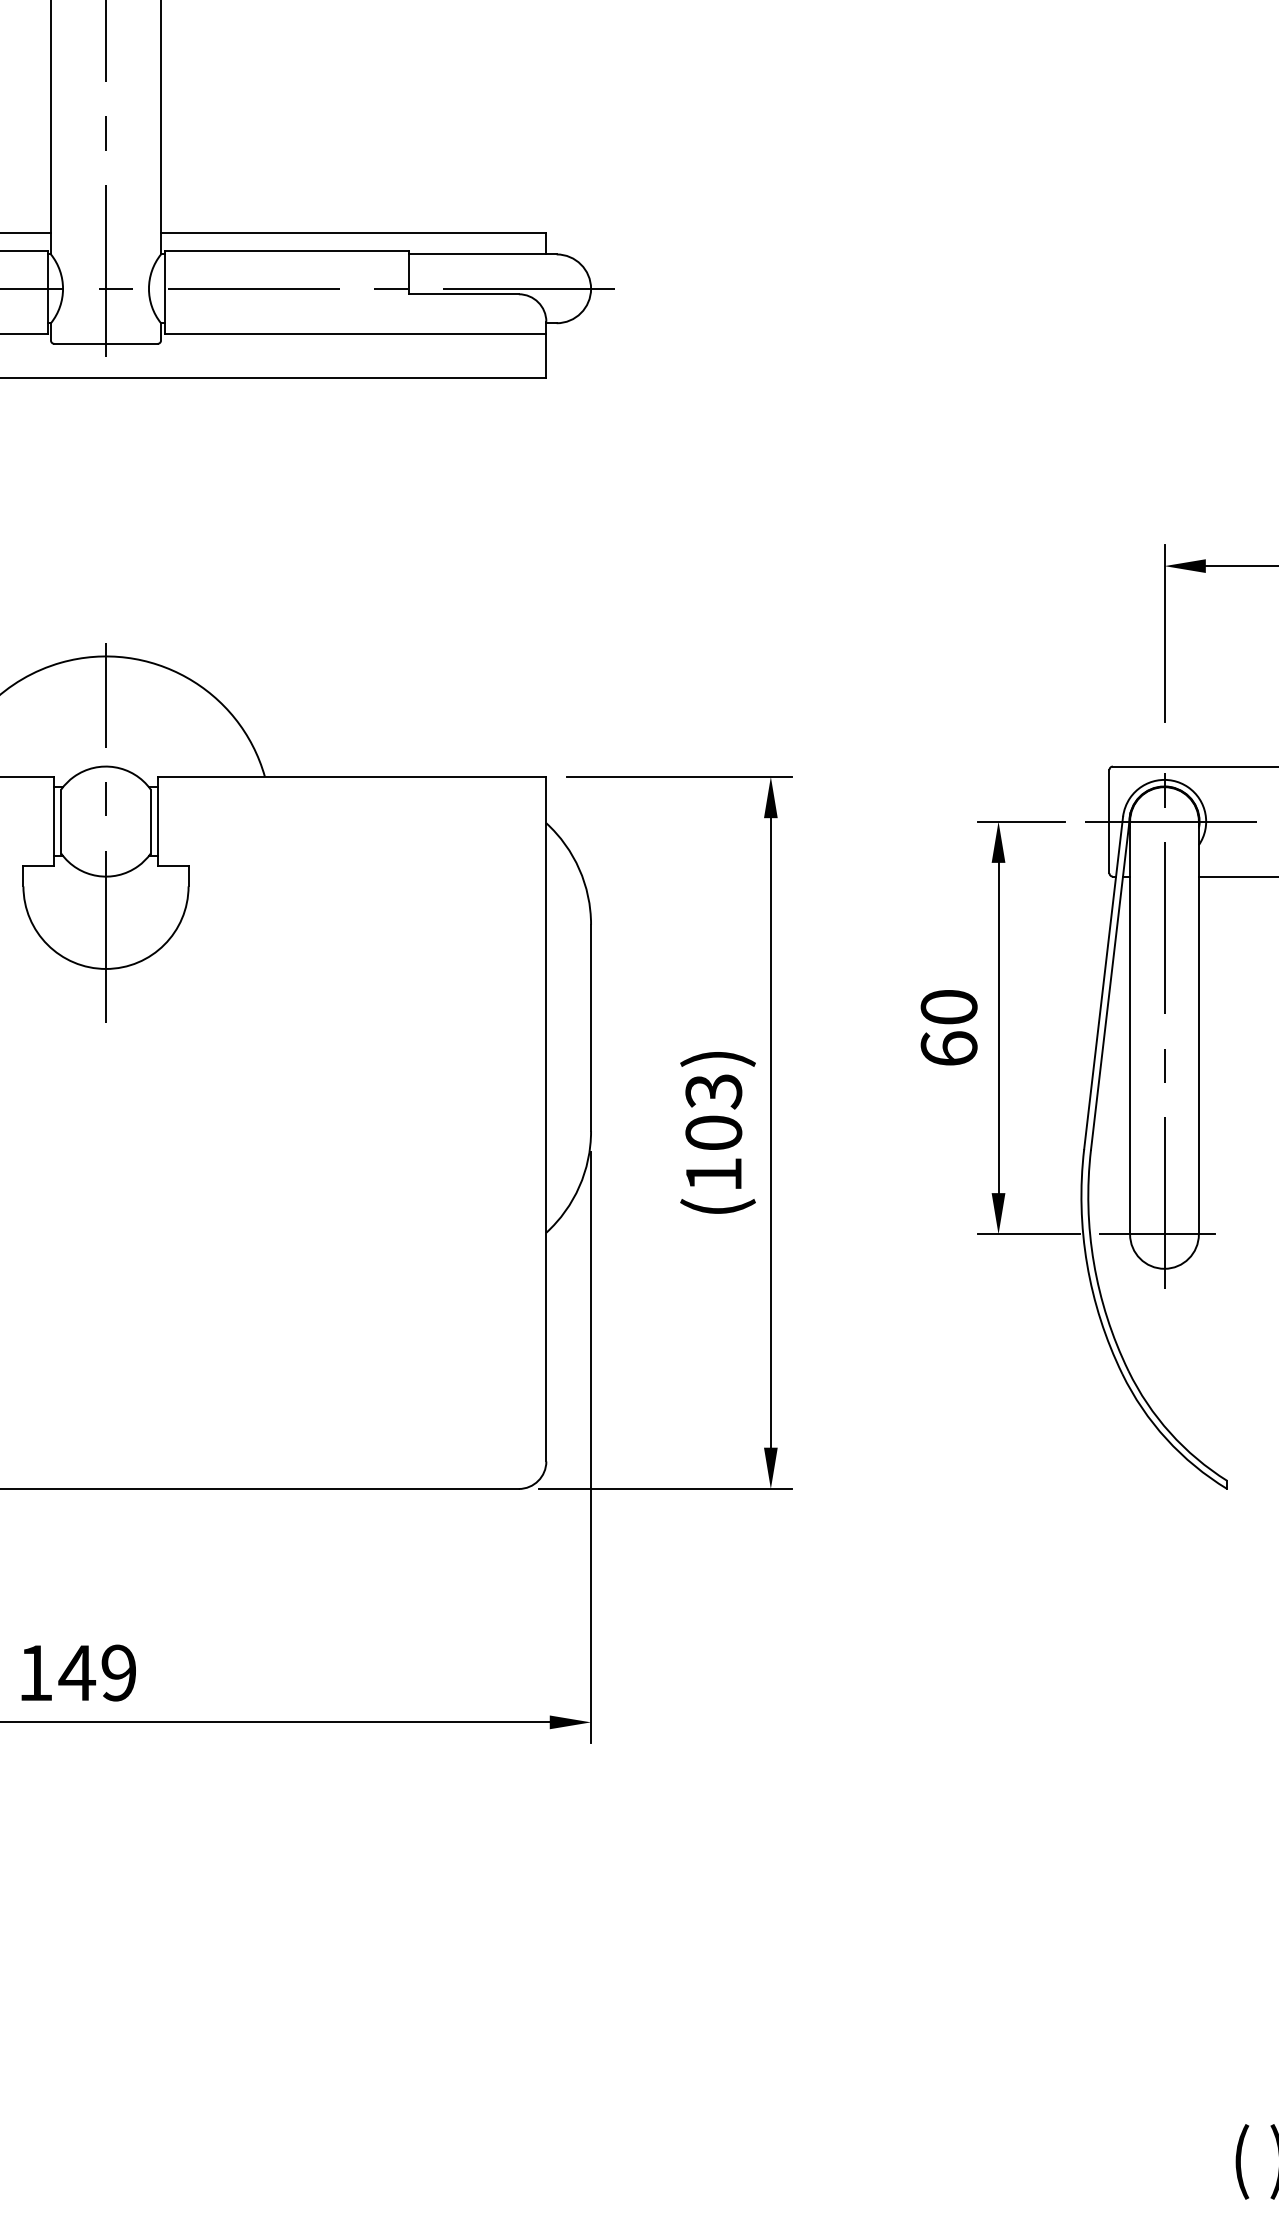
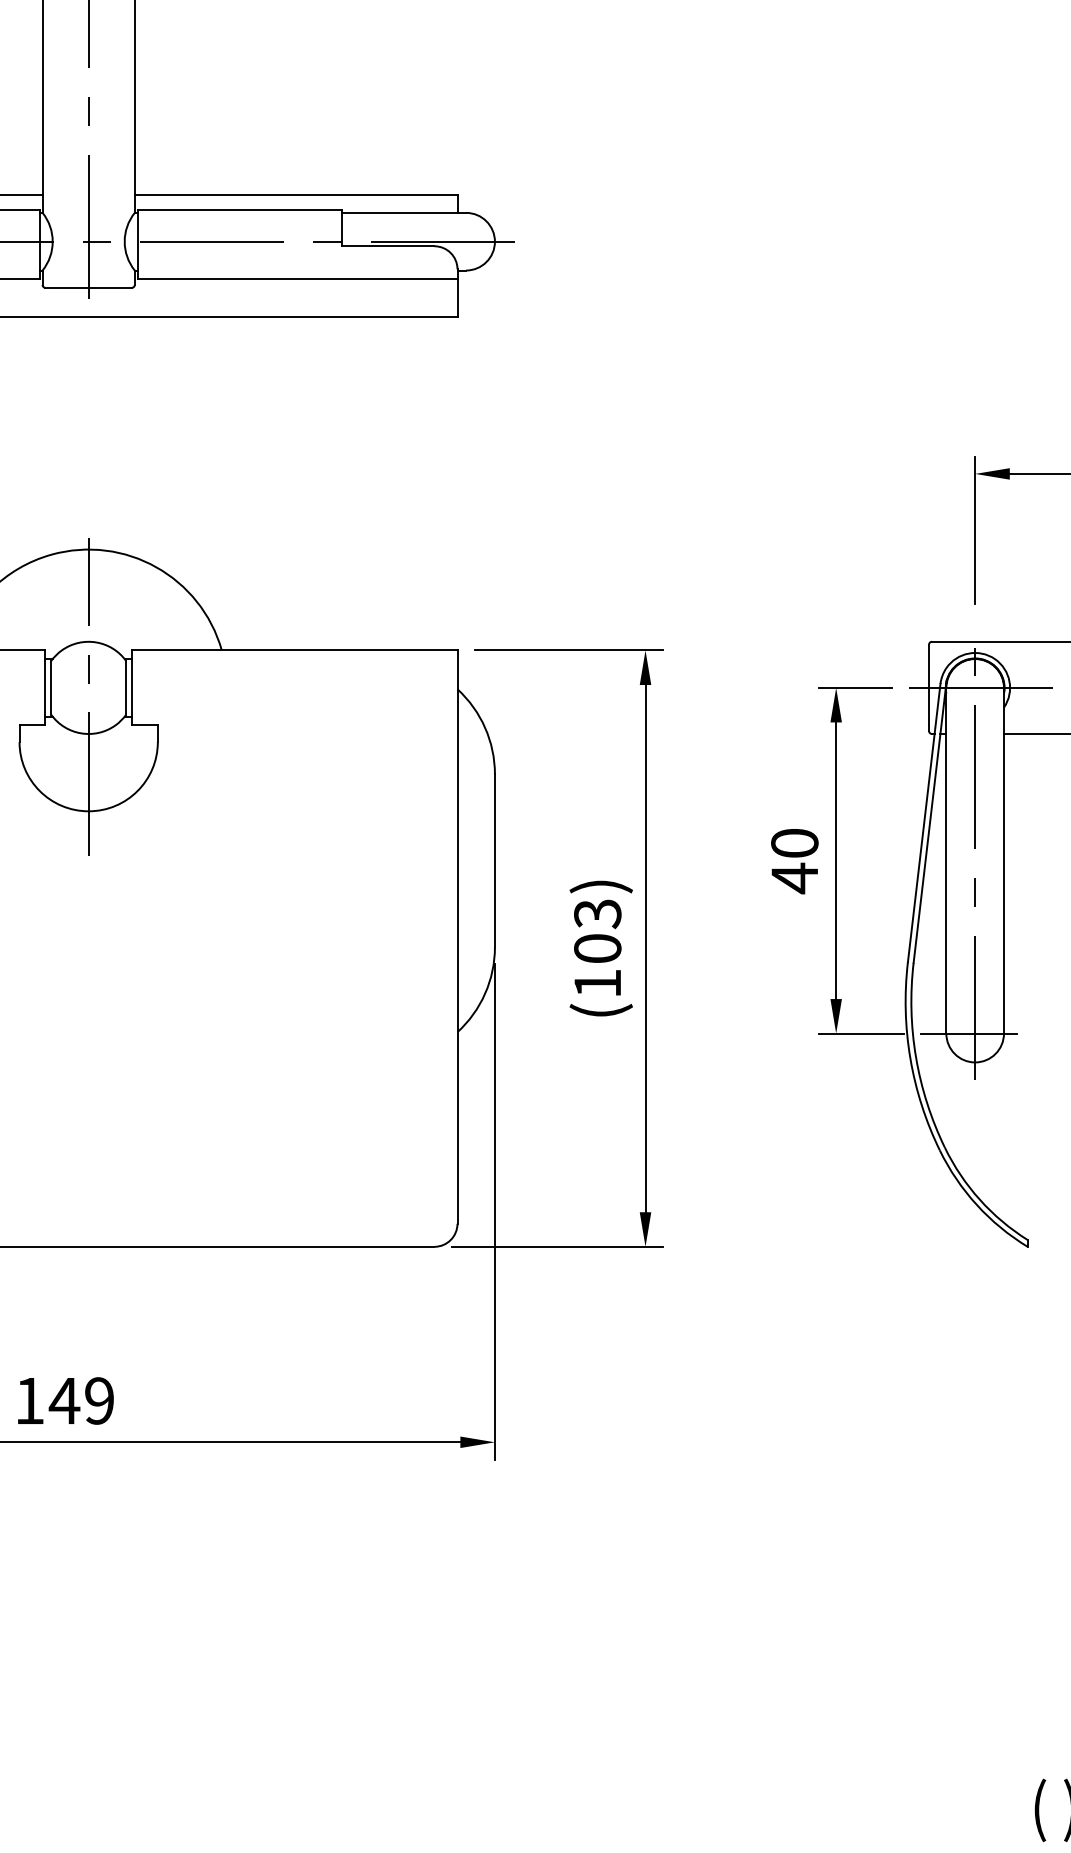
text: (948, 1049) -> (794, 878), 60 -> 40

